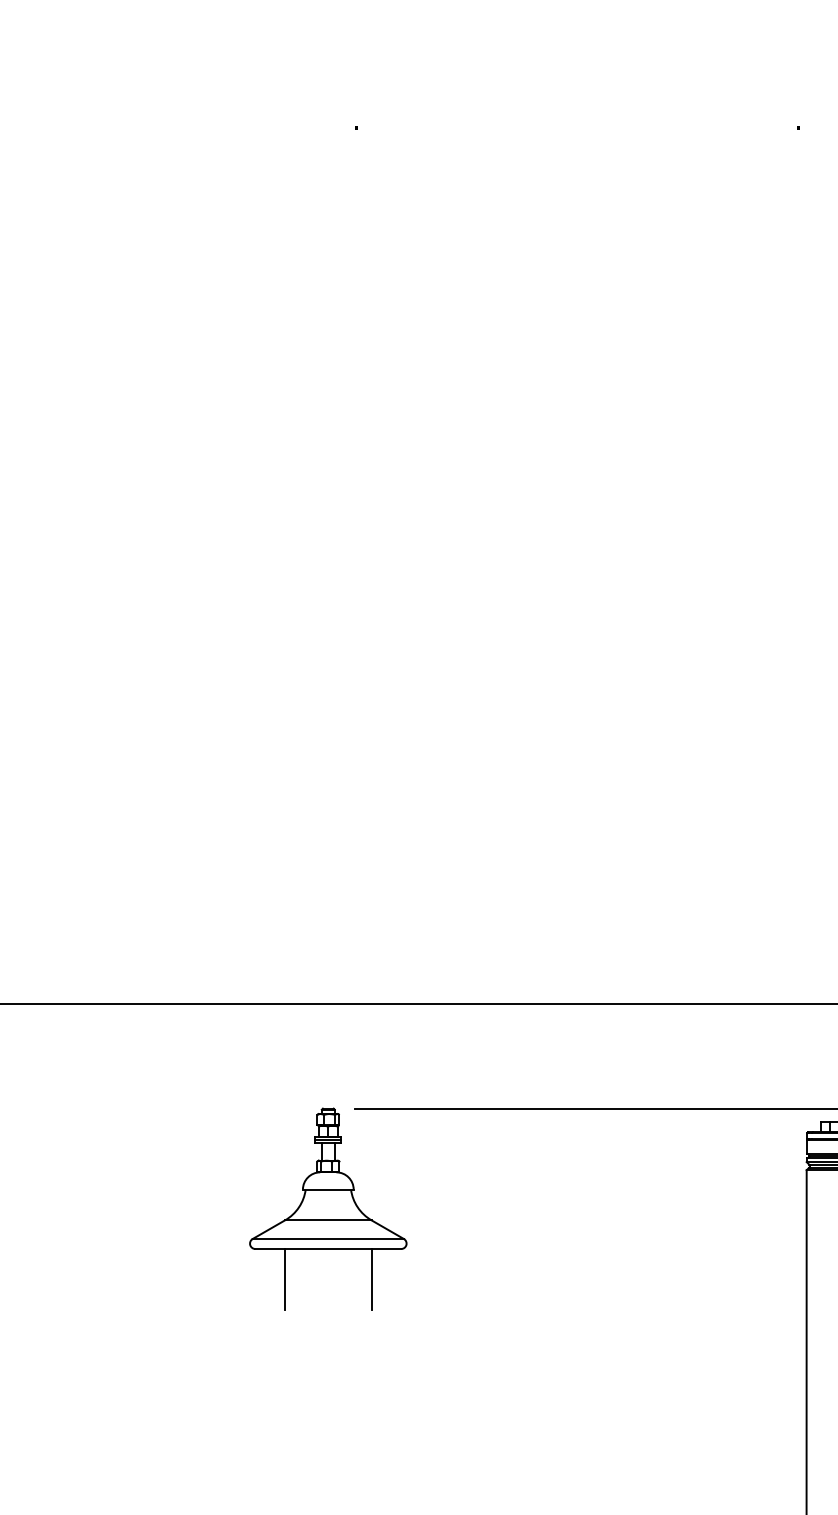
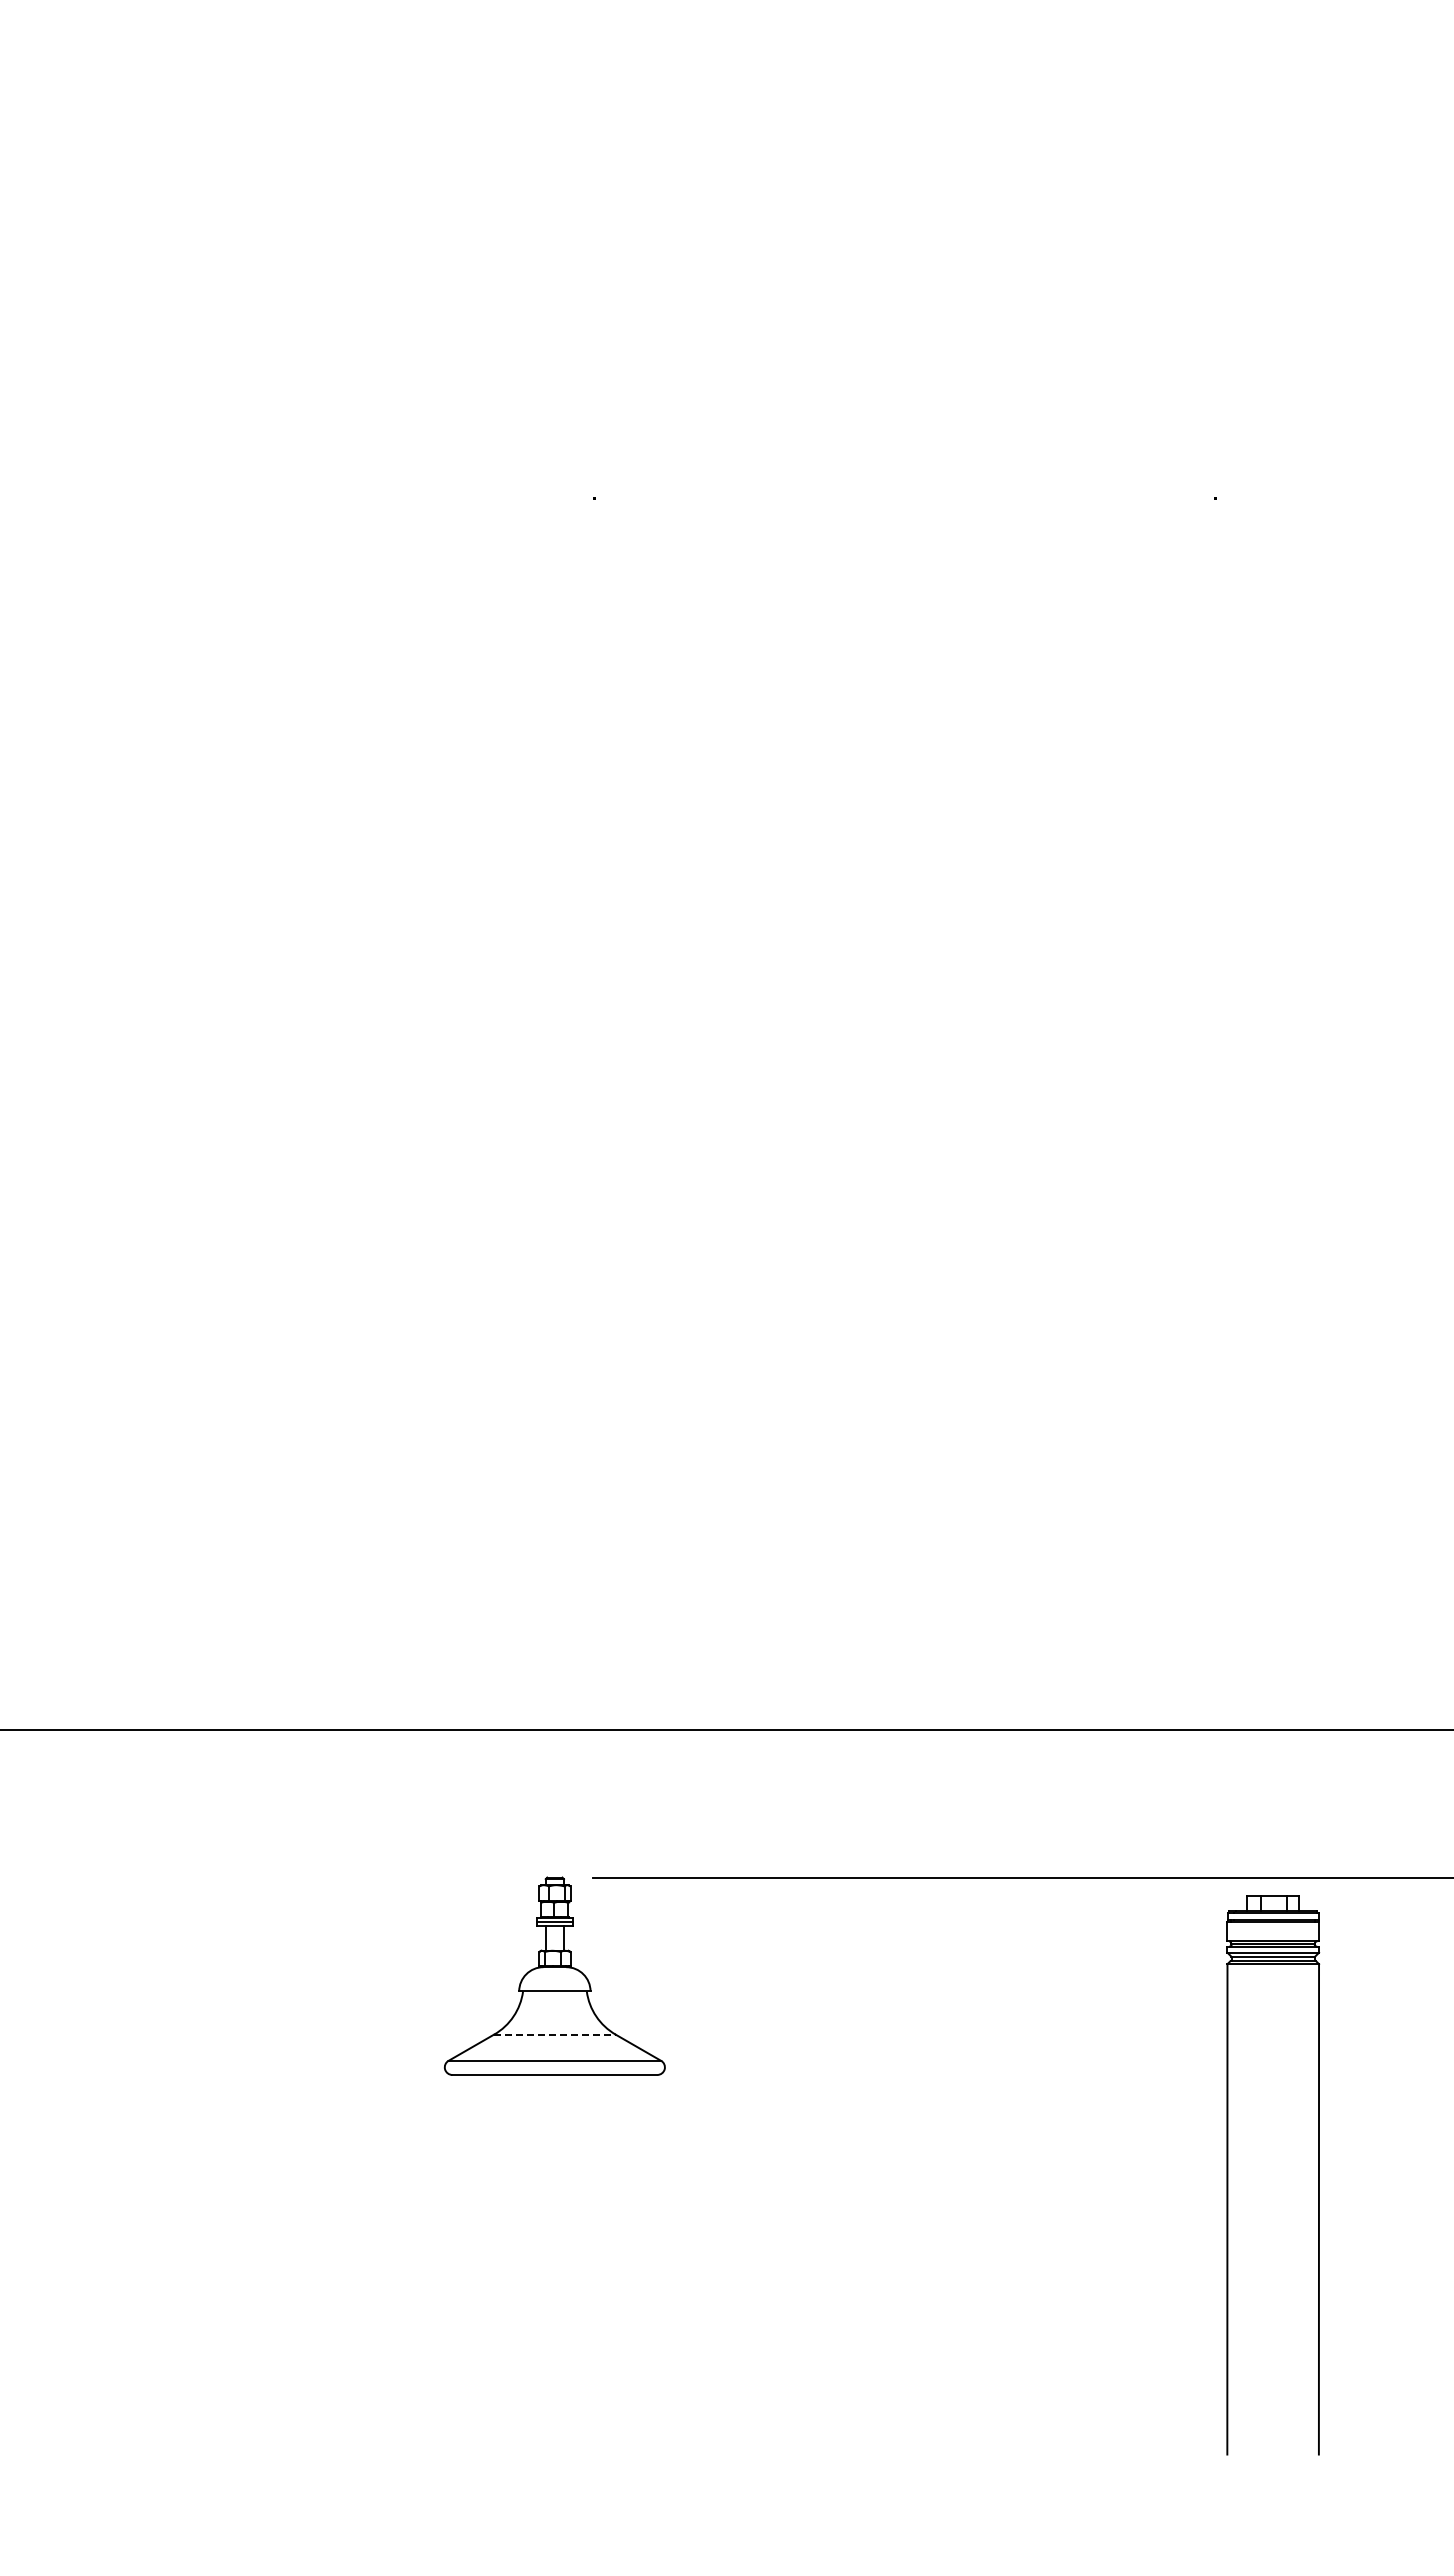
line: (328, 1220) -> (554, 2034), solid -> dashed
line: (285, 1279) -> (494, 2117), removed
line: (371, 1279) -> (615, 2117), removed

